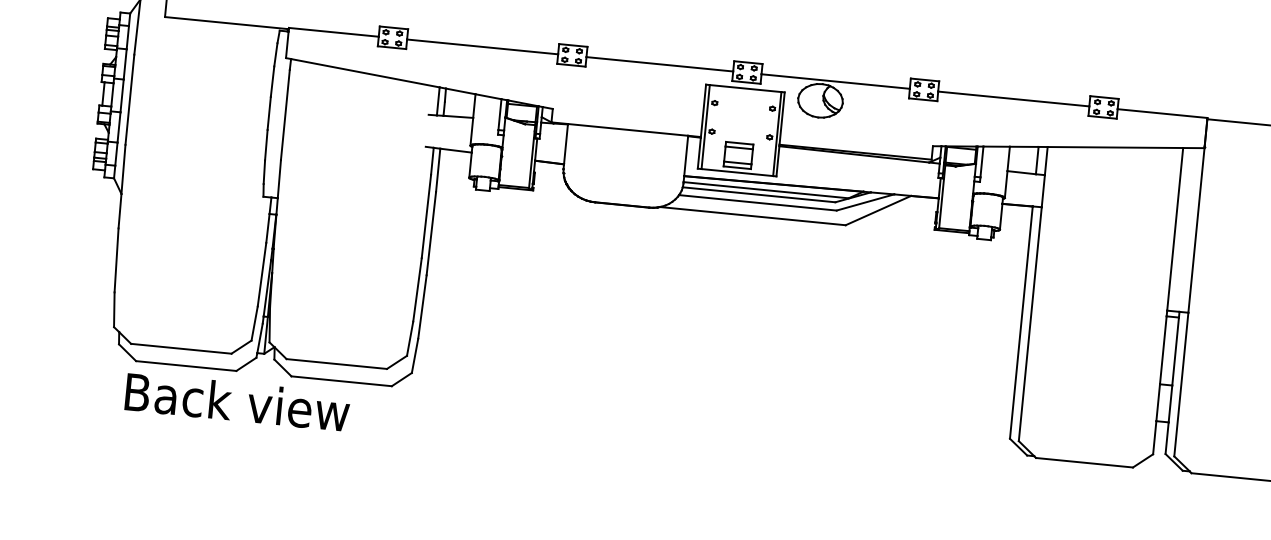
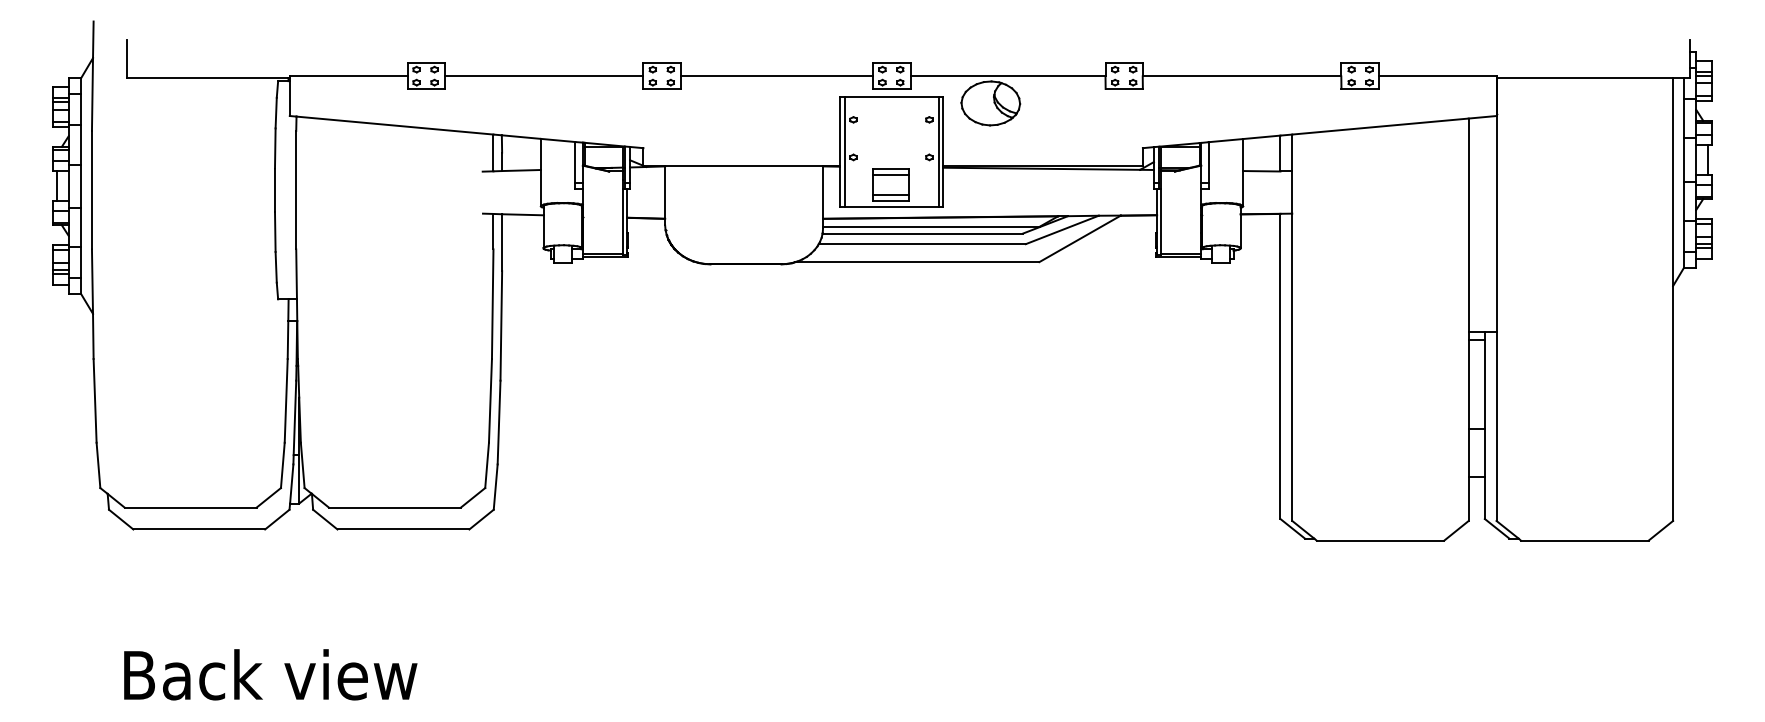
text: (237, 401) -> (270, 674), moved

